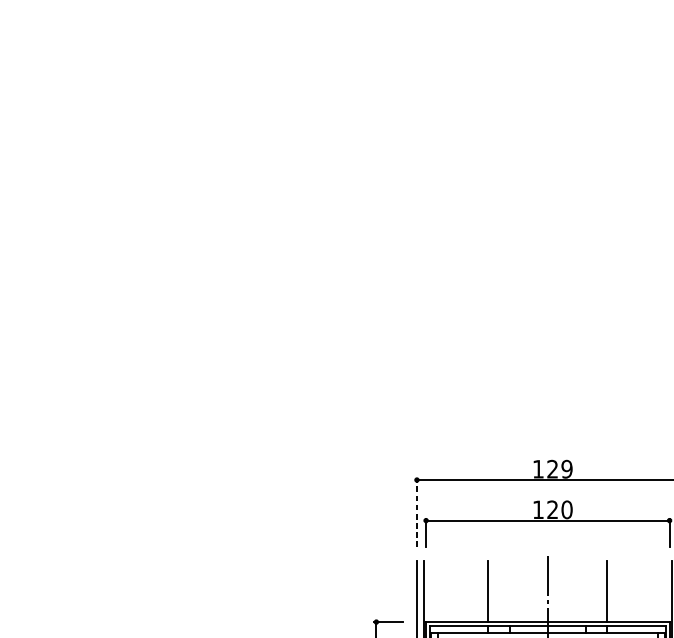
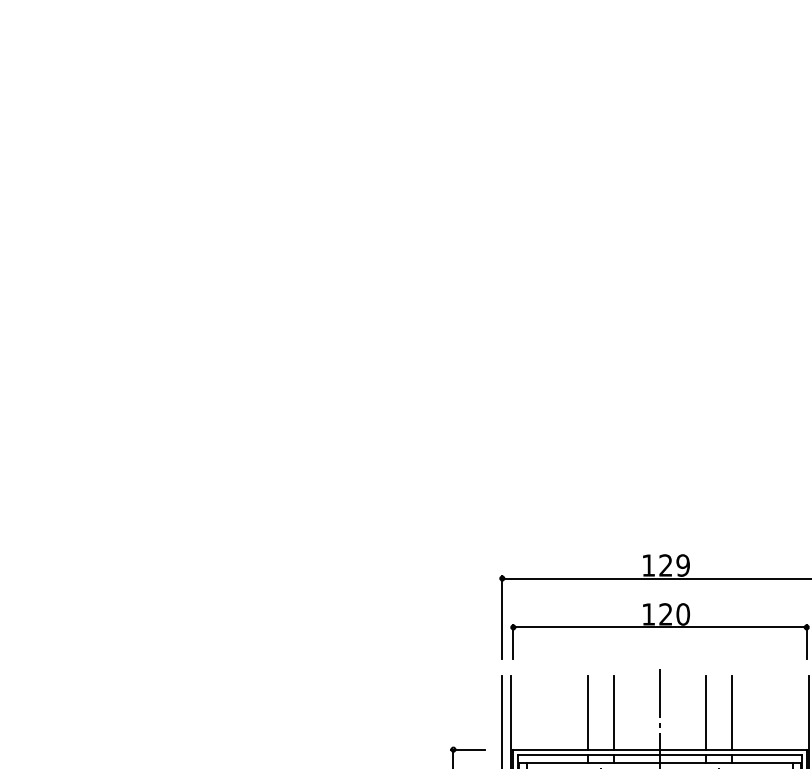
line: (417, 512) -> (502, 617), dashed -> solid
line: (510, 591) -> (614, 712), added
line: (585, 591) -> (705, 712), added

